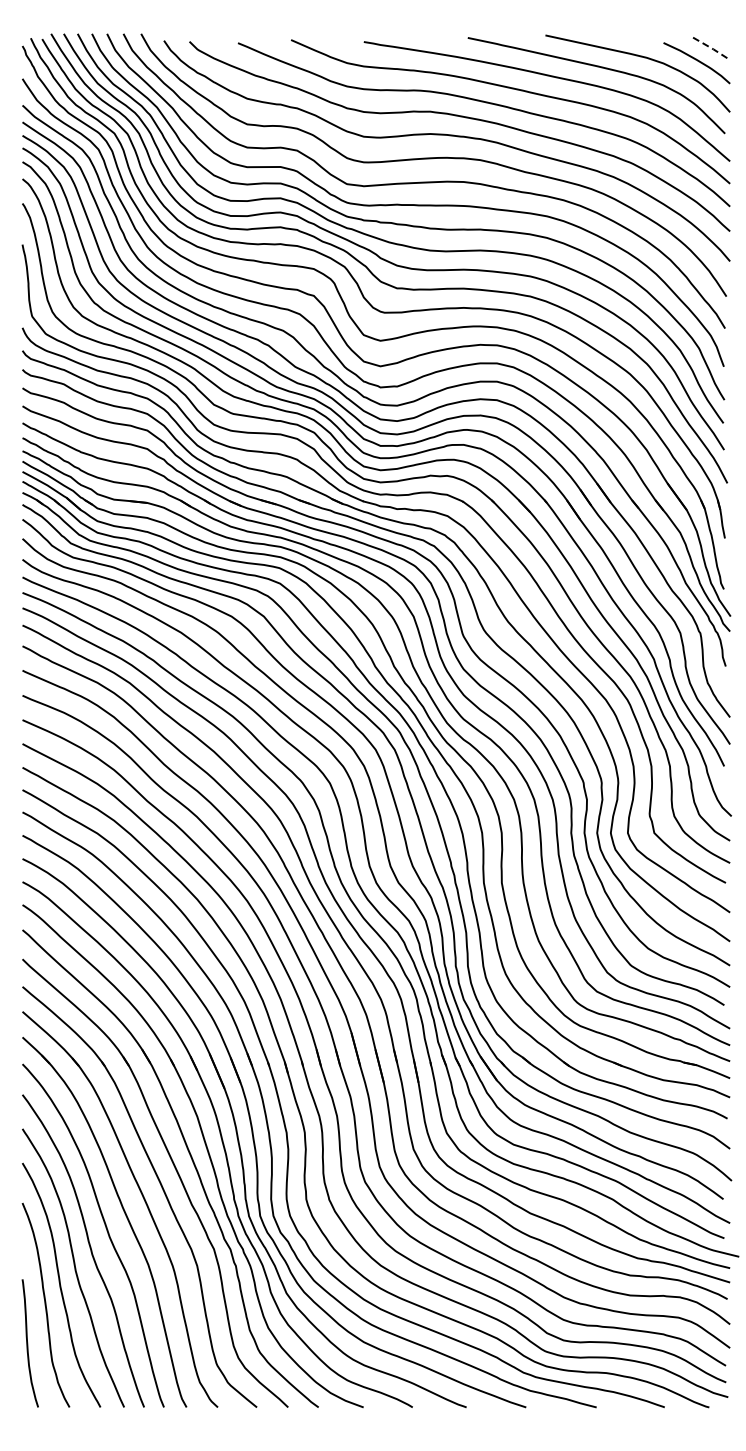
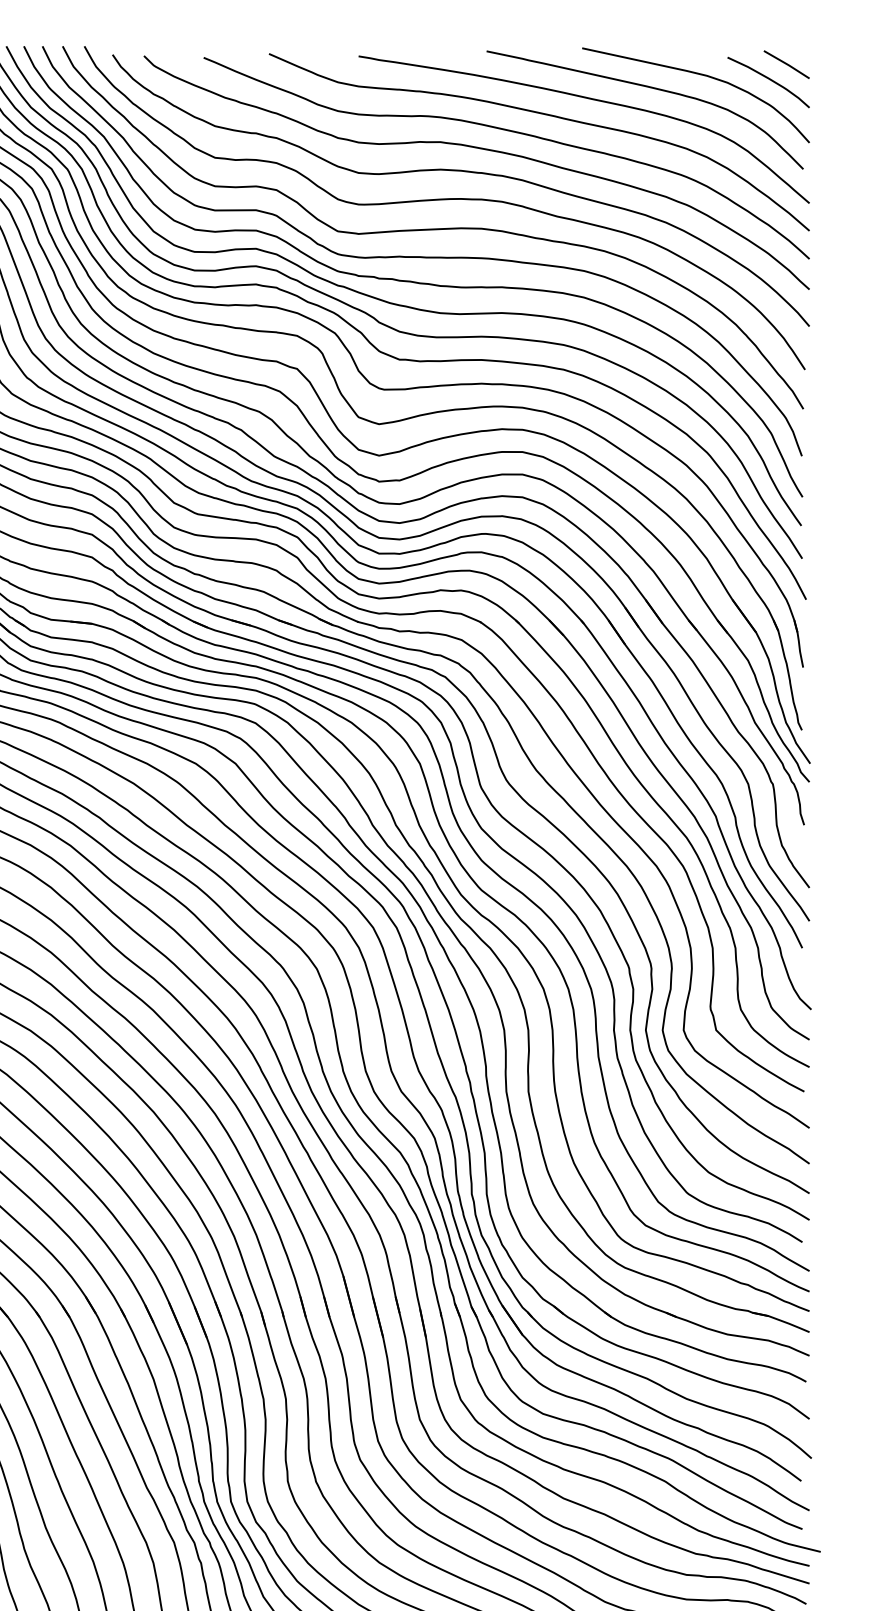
line: (712, 48) -> (787, 64), dashed -> solid

